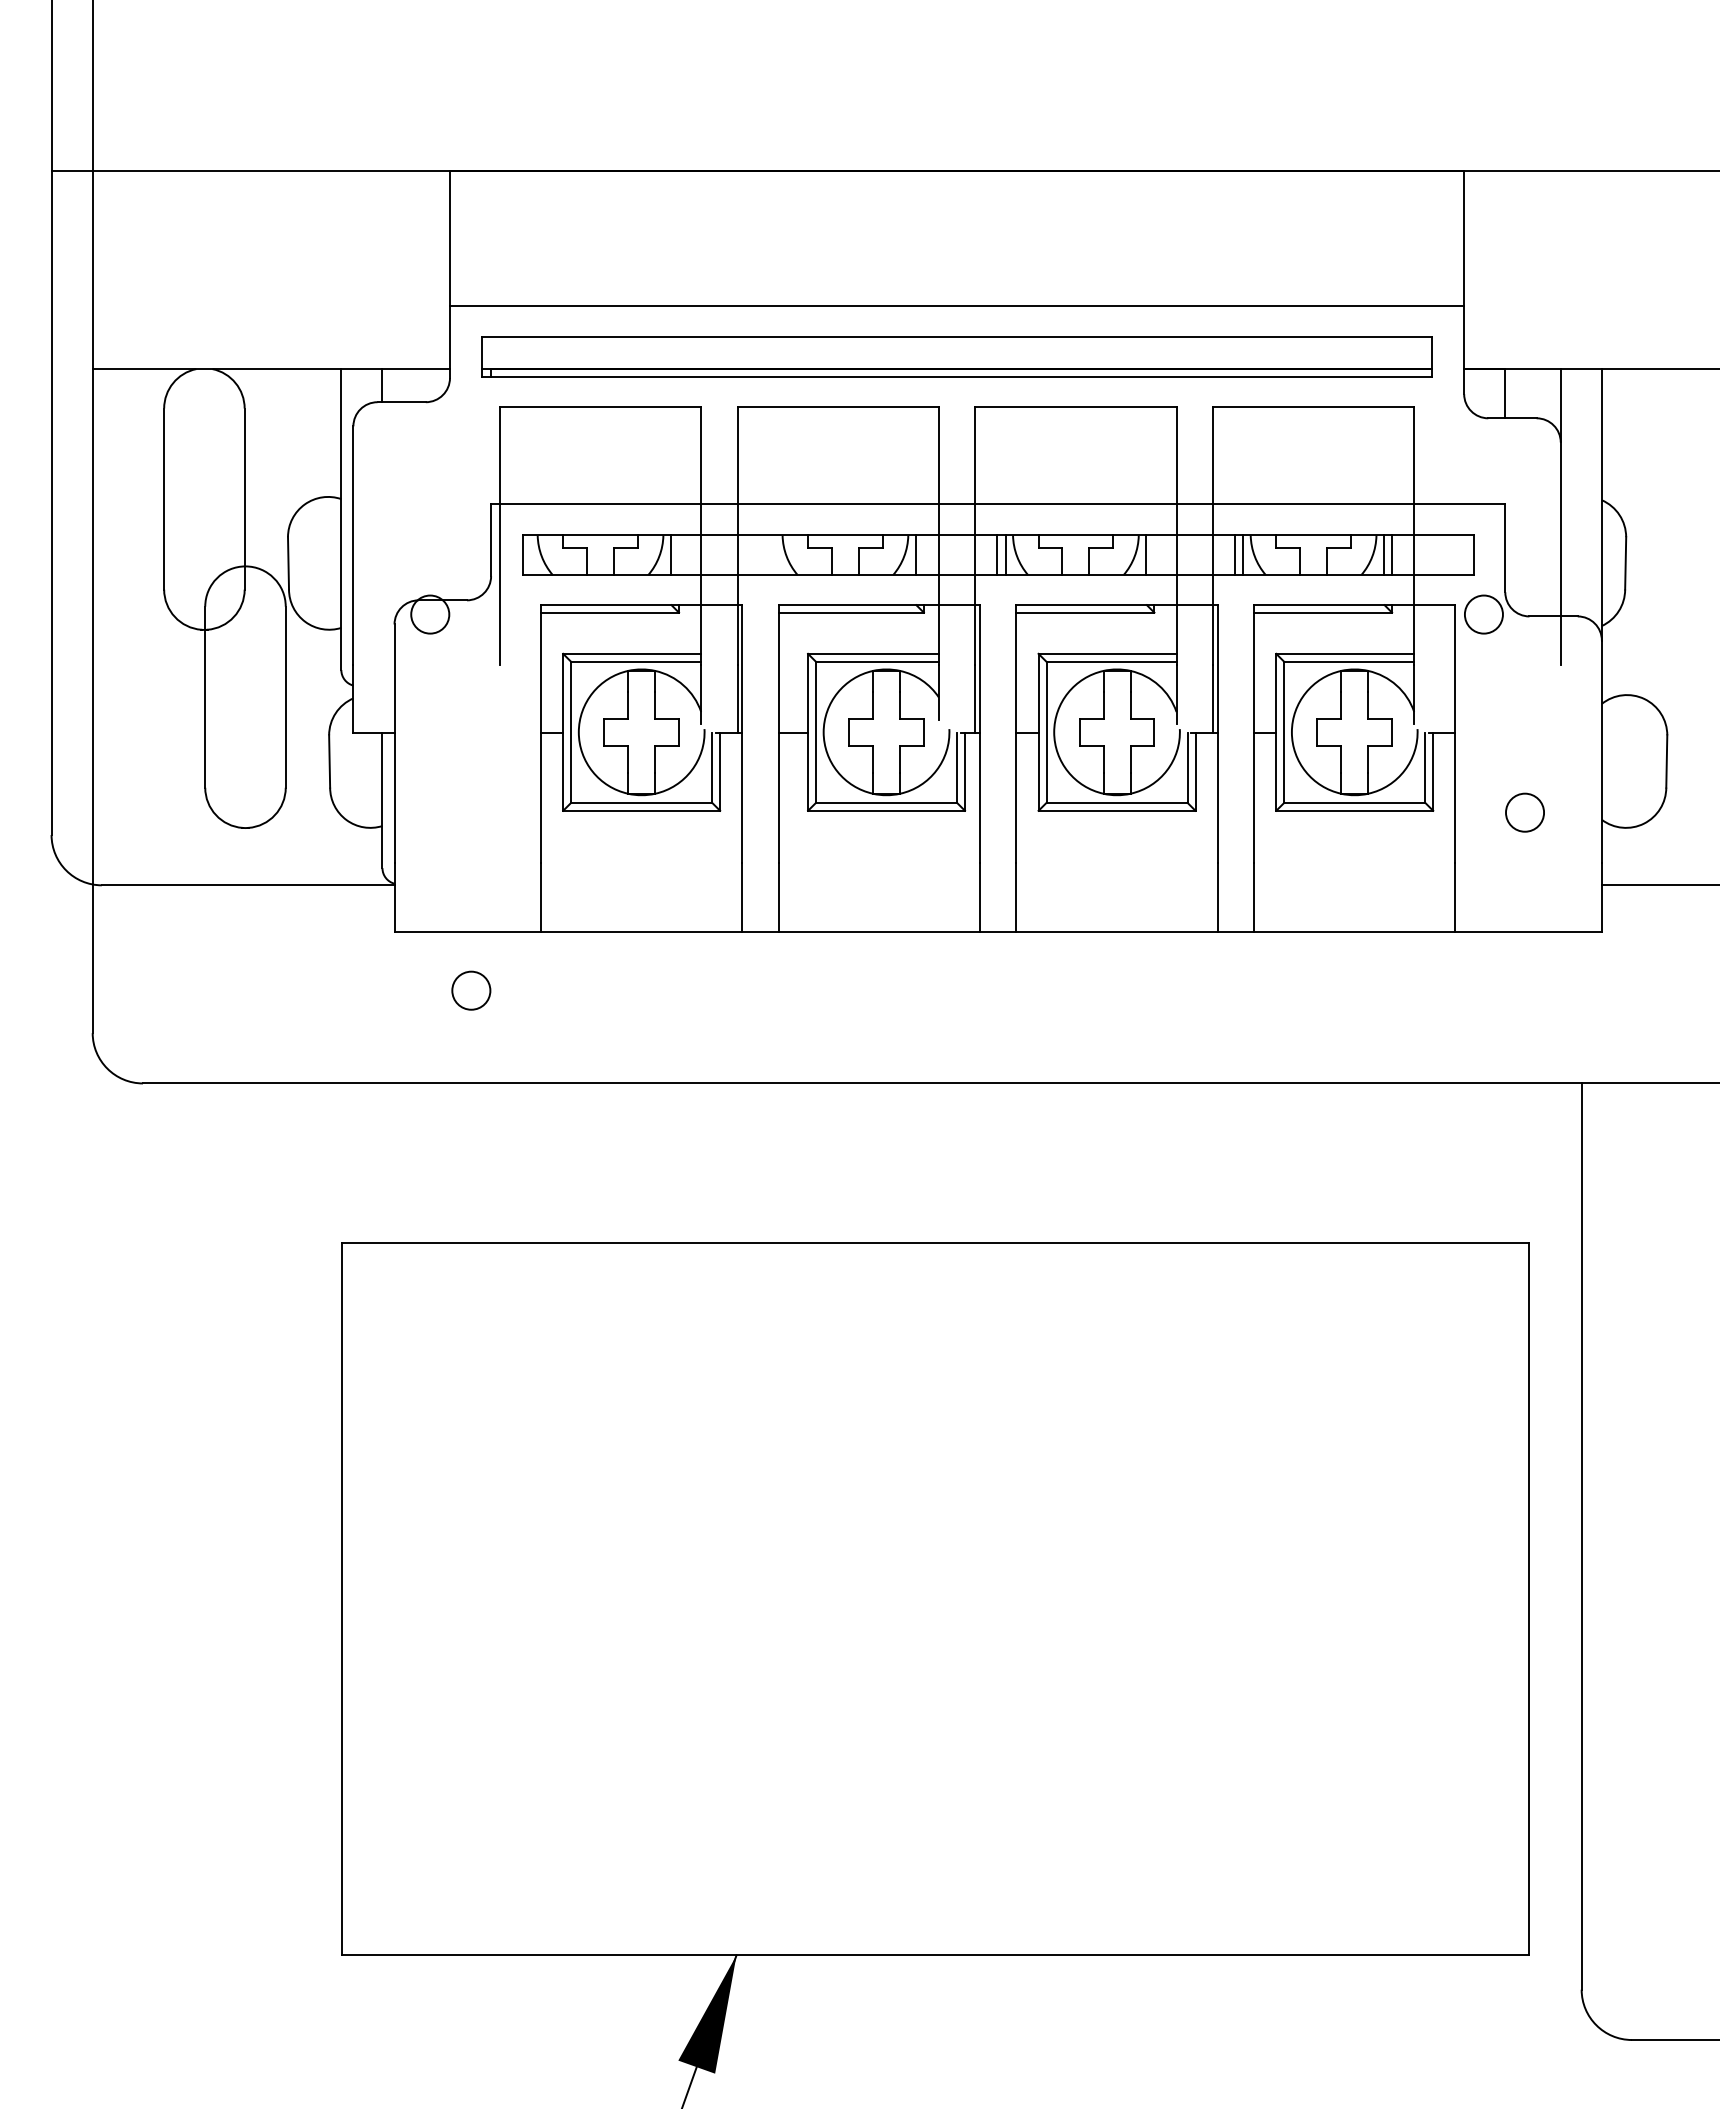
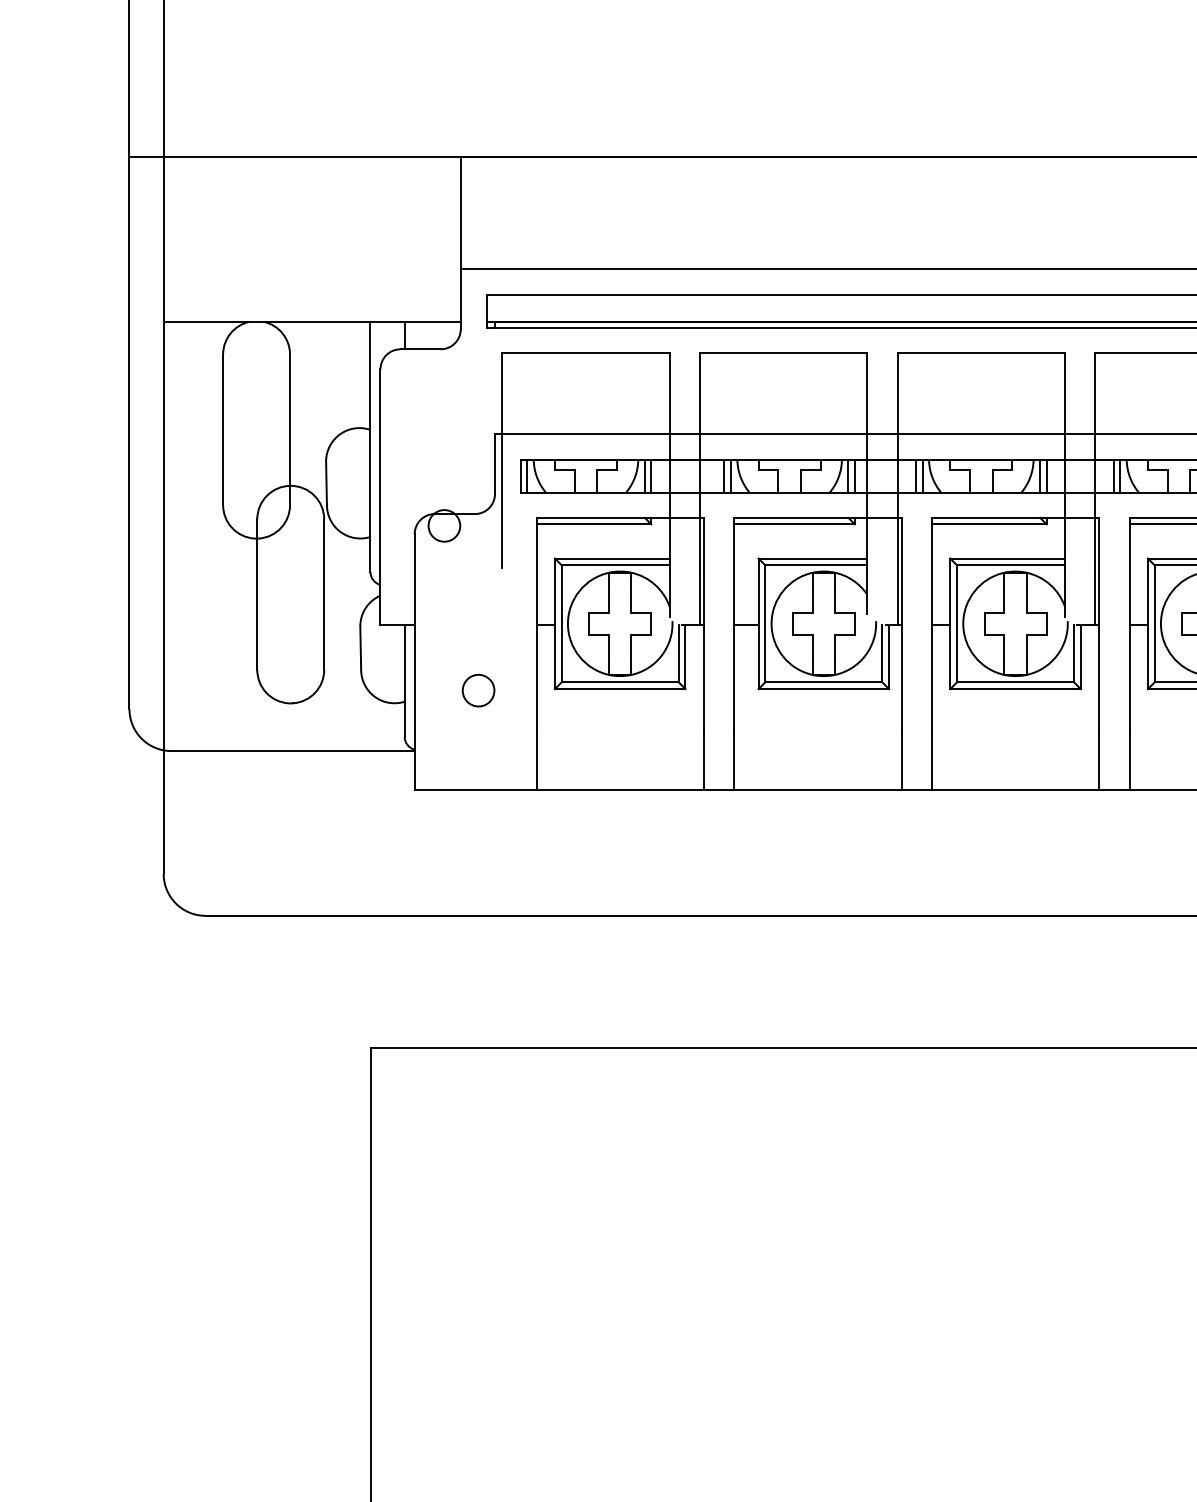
line: (530, 555) -> (527, 476), added
line: (679, 555) -> (651, 476), added
line: (766, 555) -> (724, 476), added
line: (775, 555) -> (731, 476), added
line: (923, 555) -> (854, 476), added
line: (1154, 555) -> (1046, 476), added
circle: (471, 990) -> (478, 690), moved

